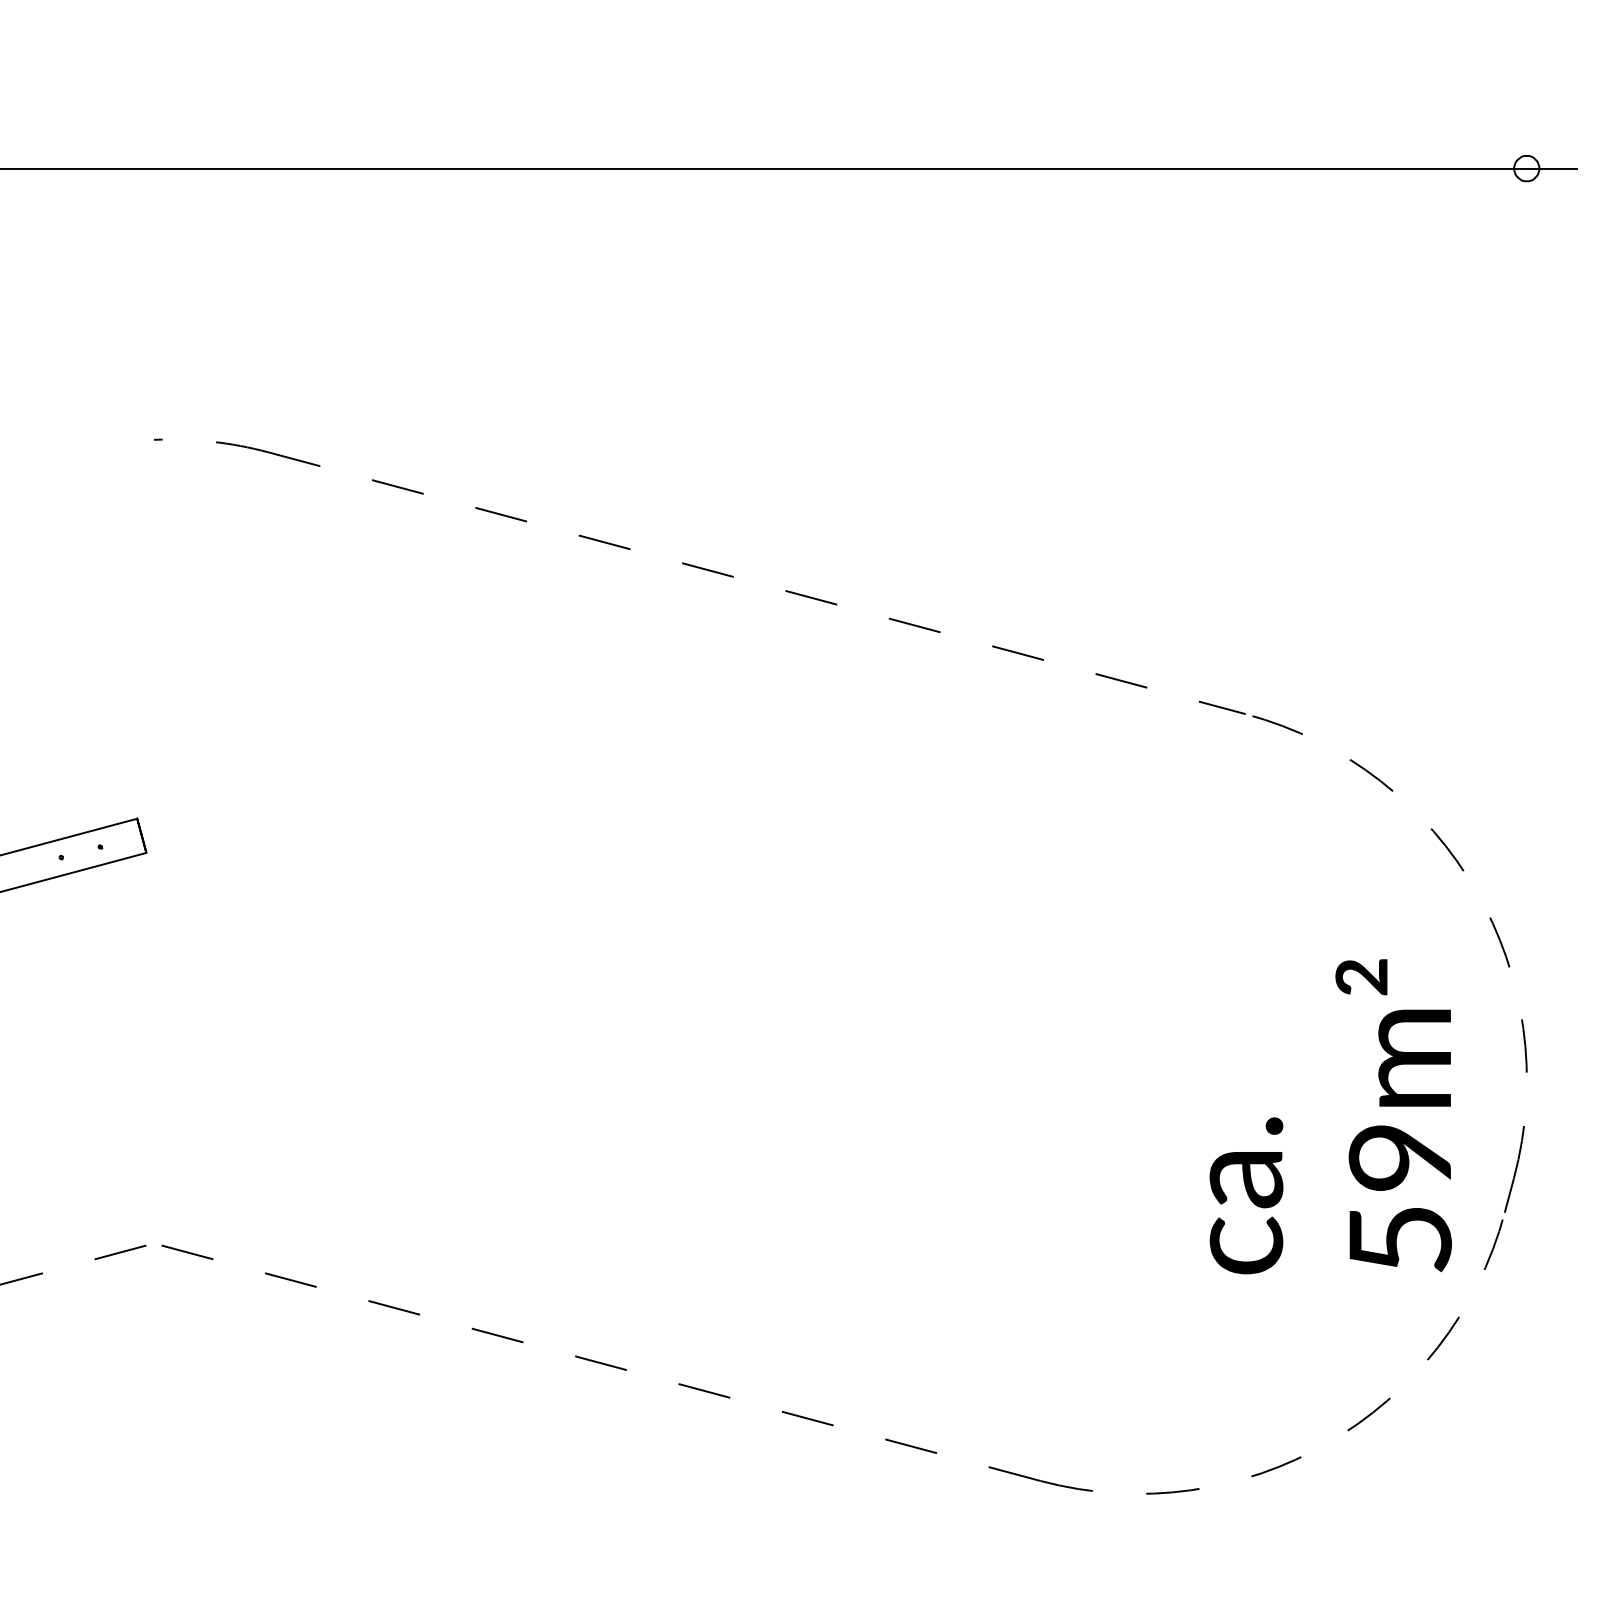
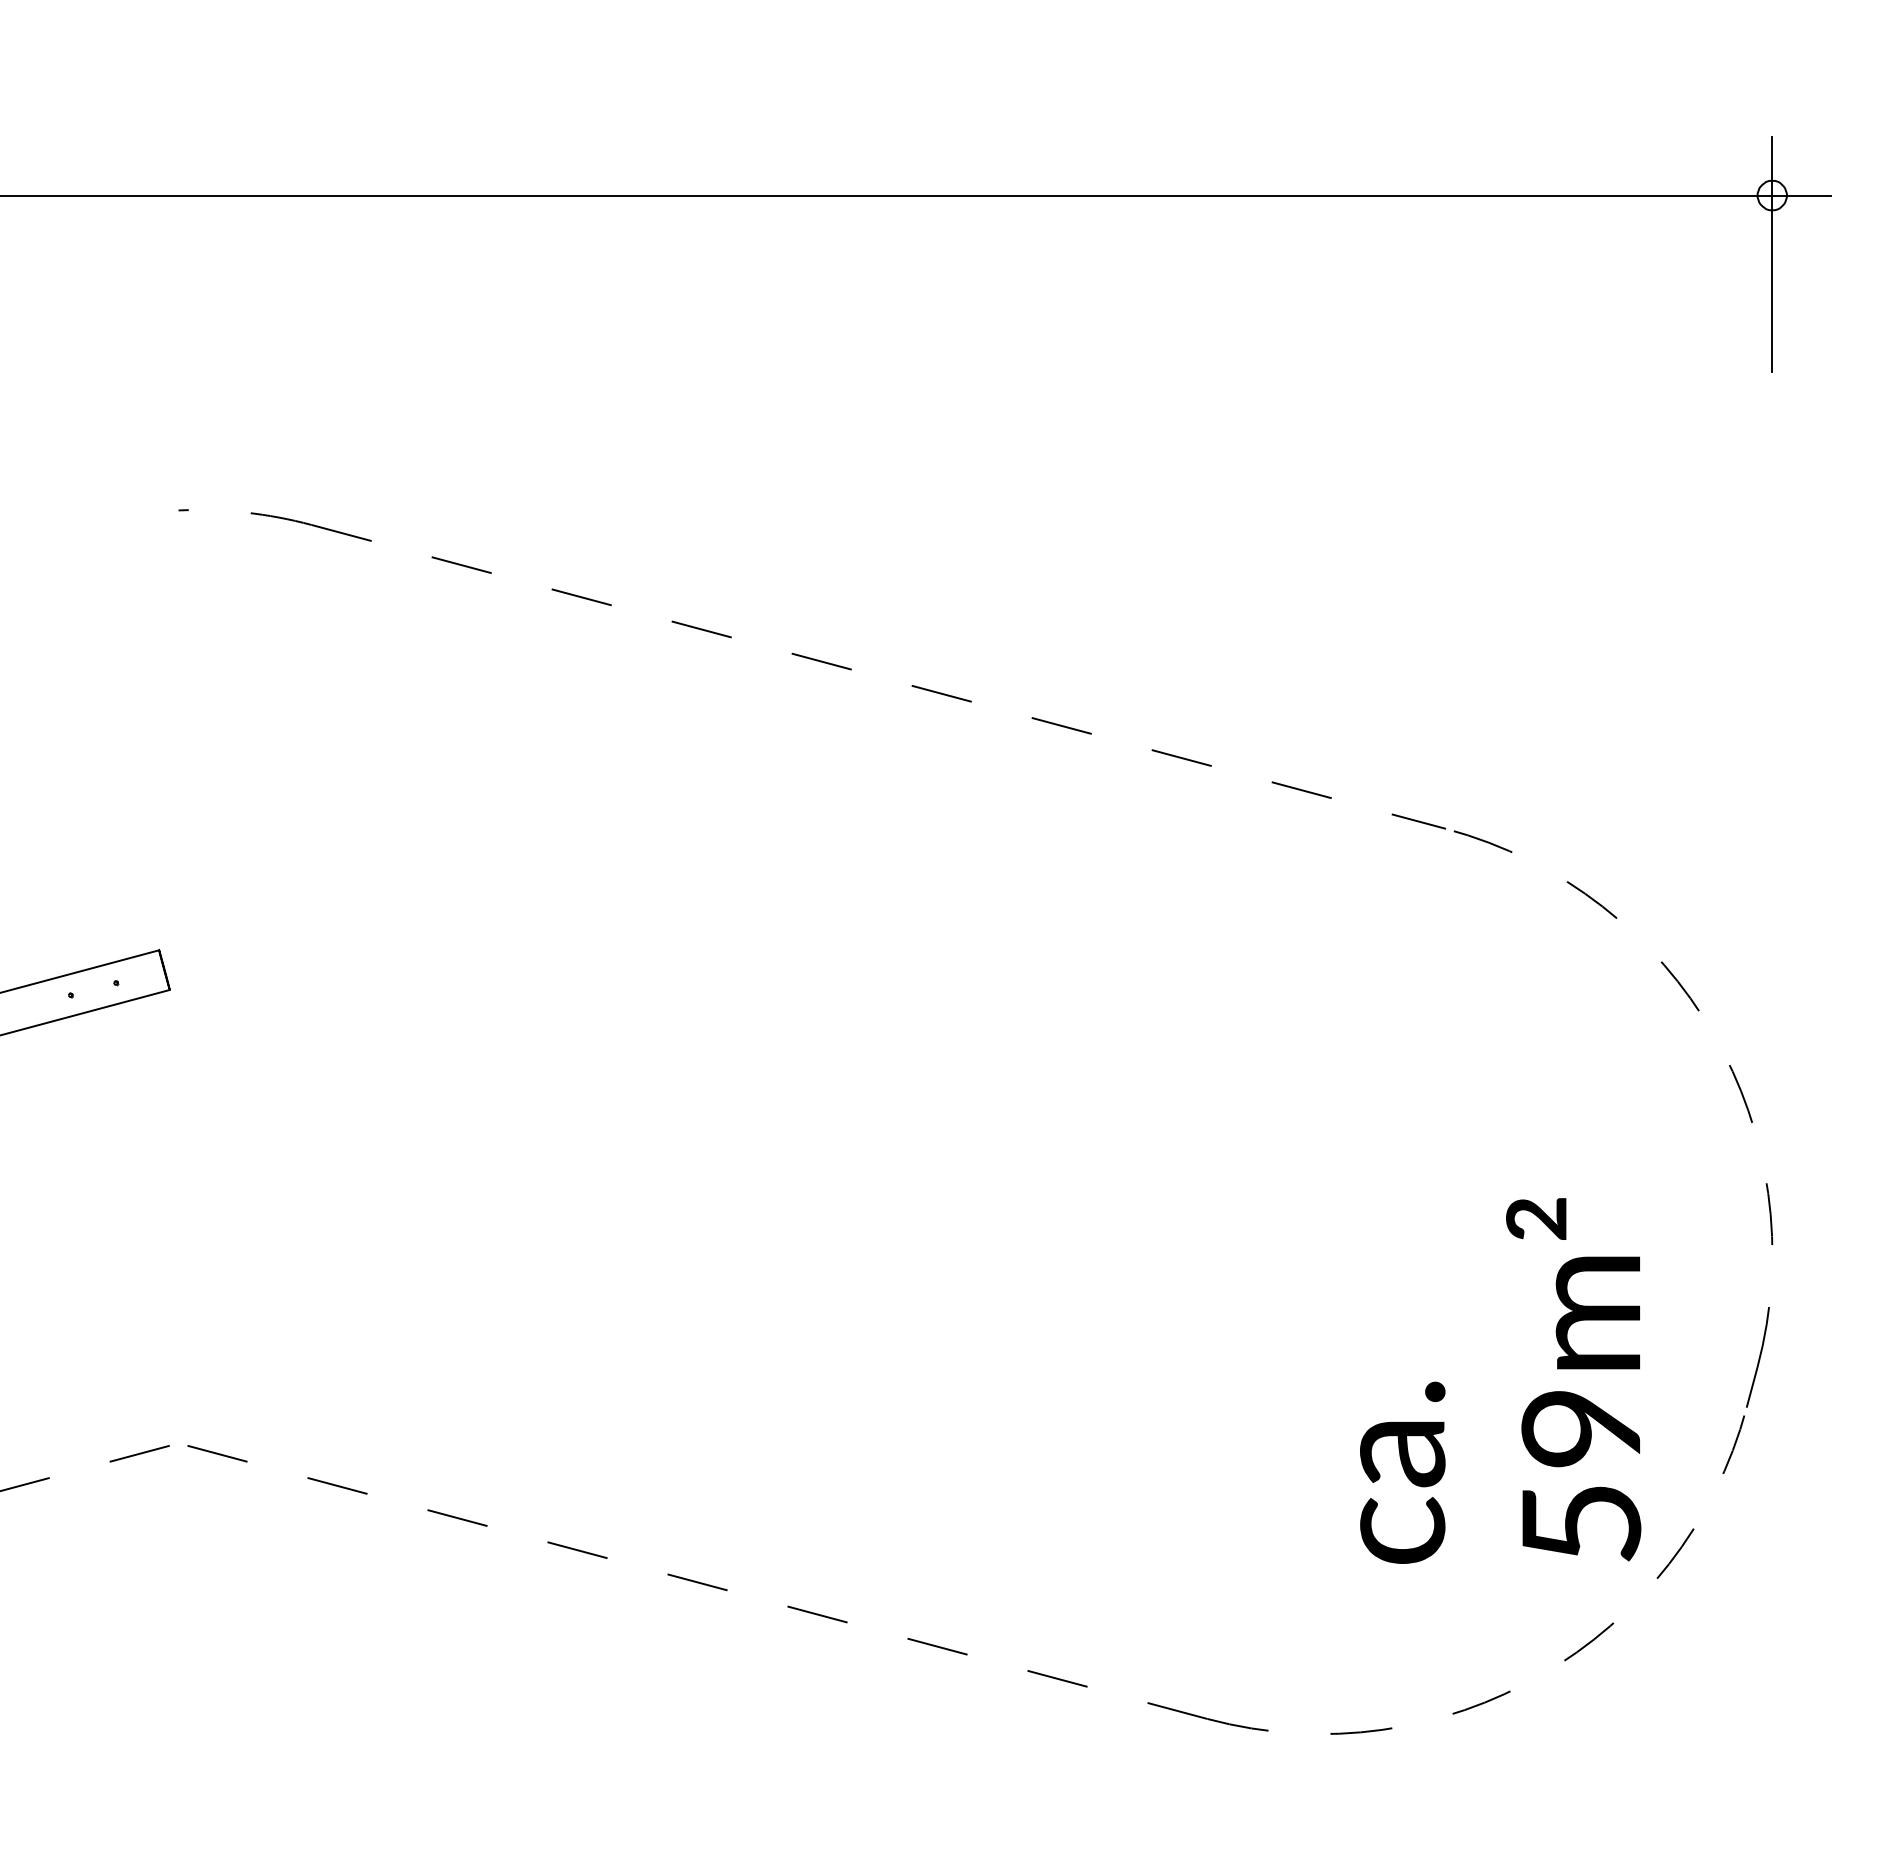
line: (1526, 219) -> (1771, 254), added
text: (1330, 1116) -> (1500, 1380), moved

